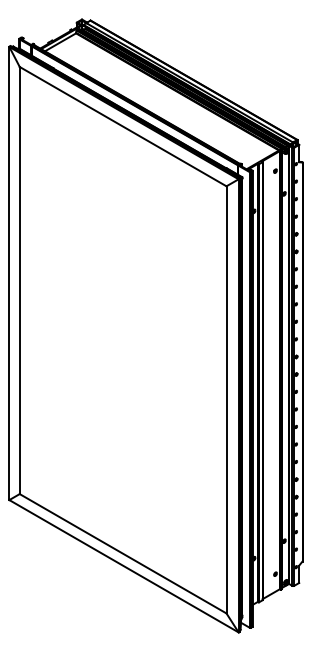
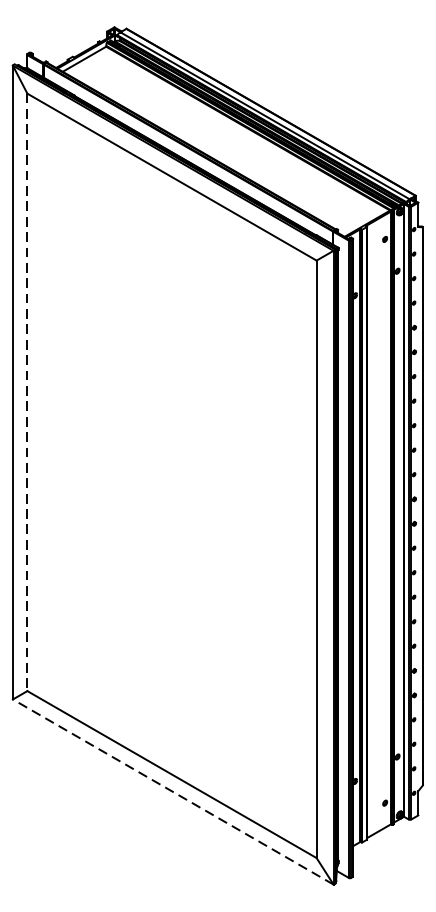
line: (19, 280) -> (27, 392), solid -> dashed
line: (123, 566) -> (172, 792), solid -> dashed

